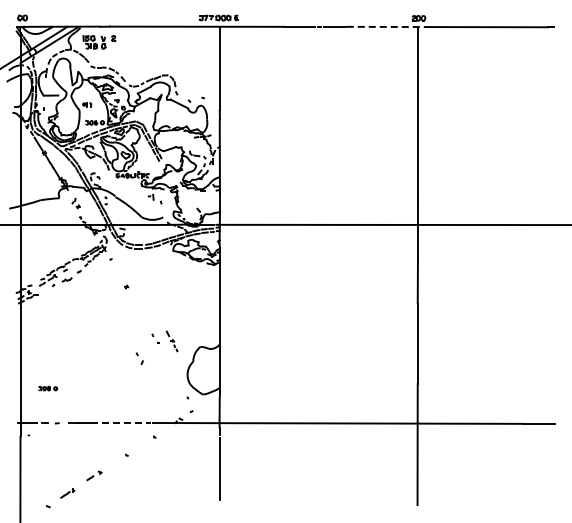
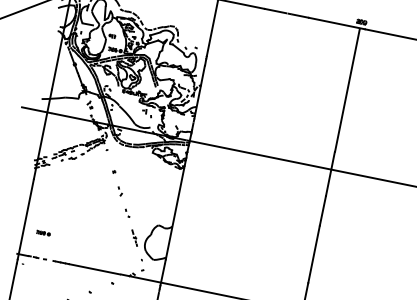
line: (386, 26) -> (337, 23), dashed -> solid
part: (171, 341) -> (134, 238), moved
part: (139, 358) -> (119, 191), moved
line: (121, 423) -> (90, 268), dashed -> solid

